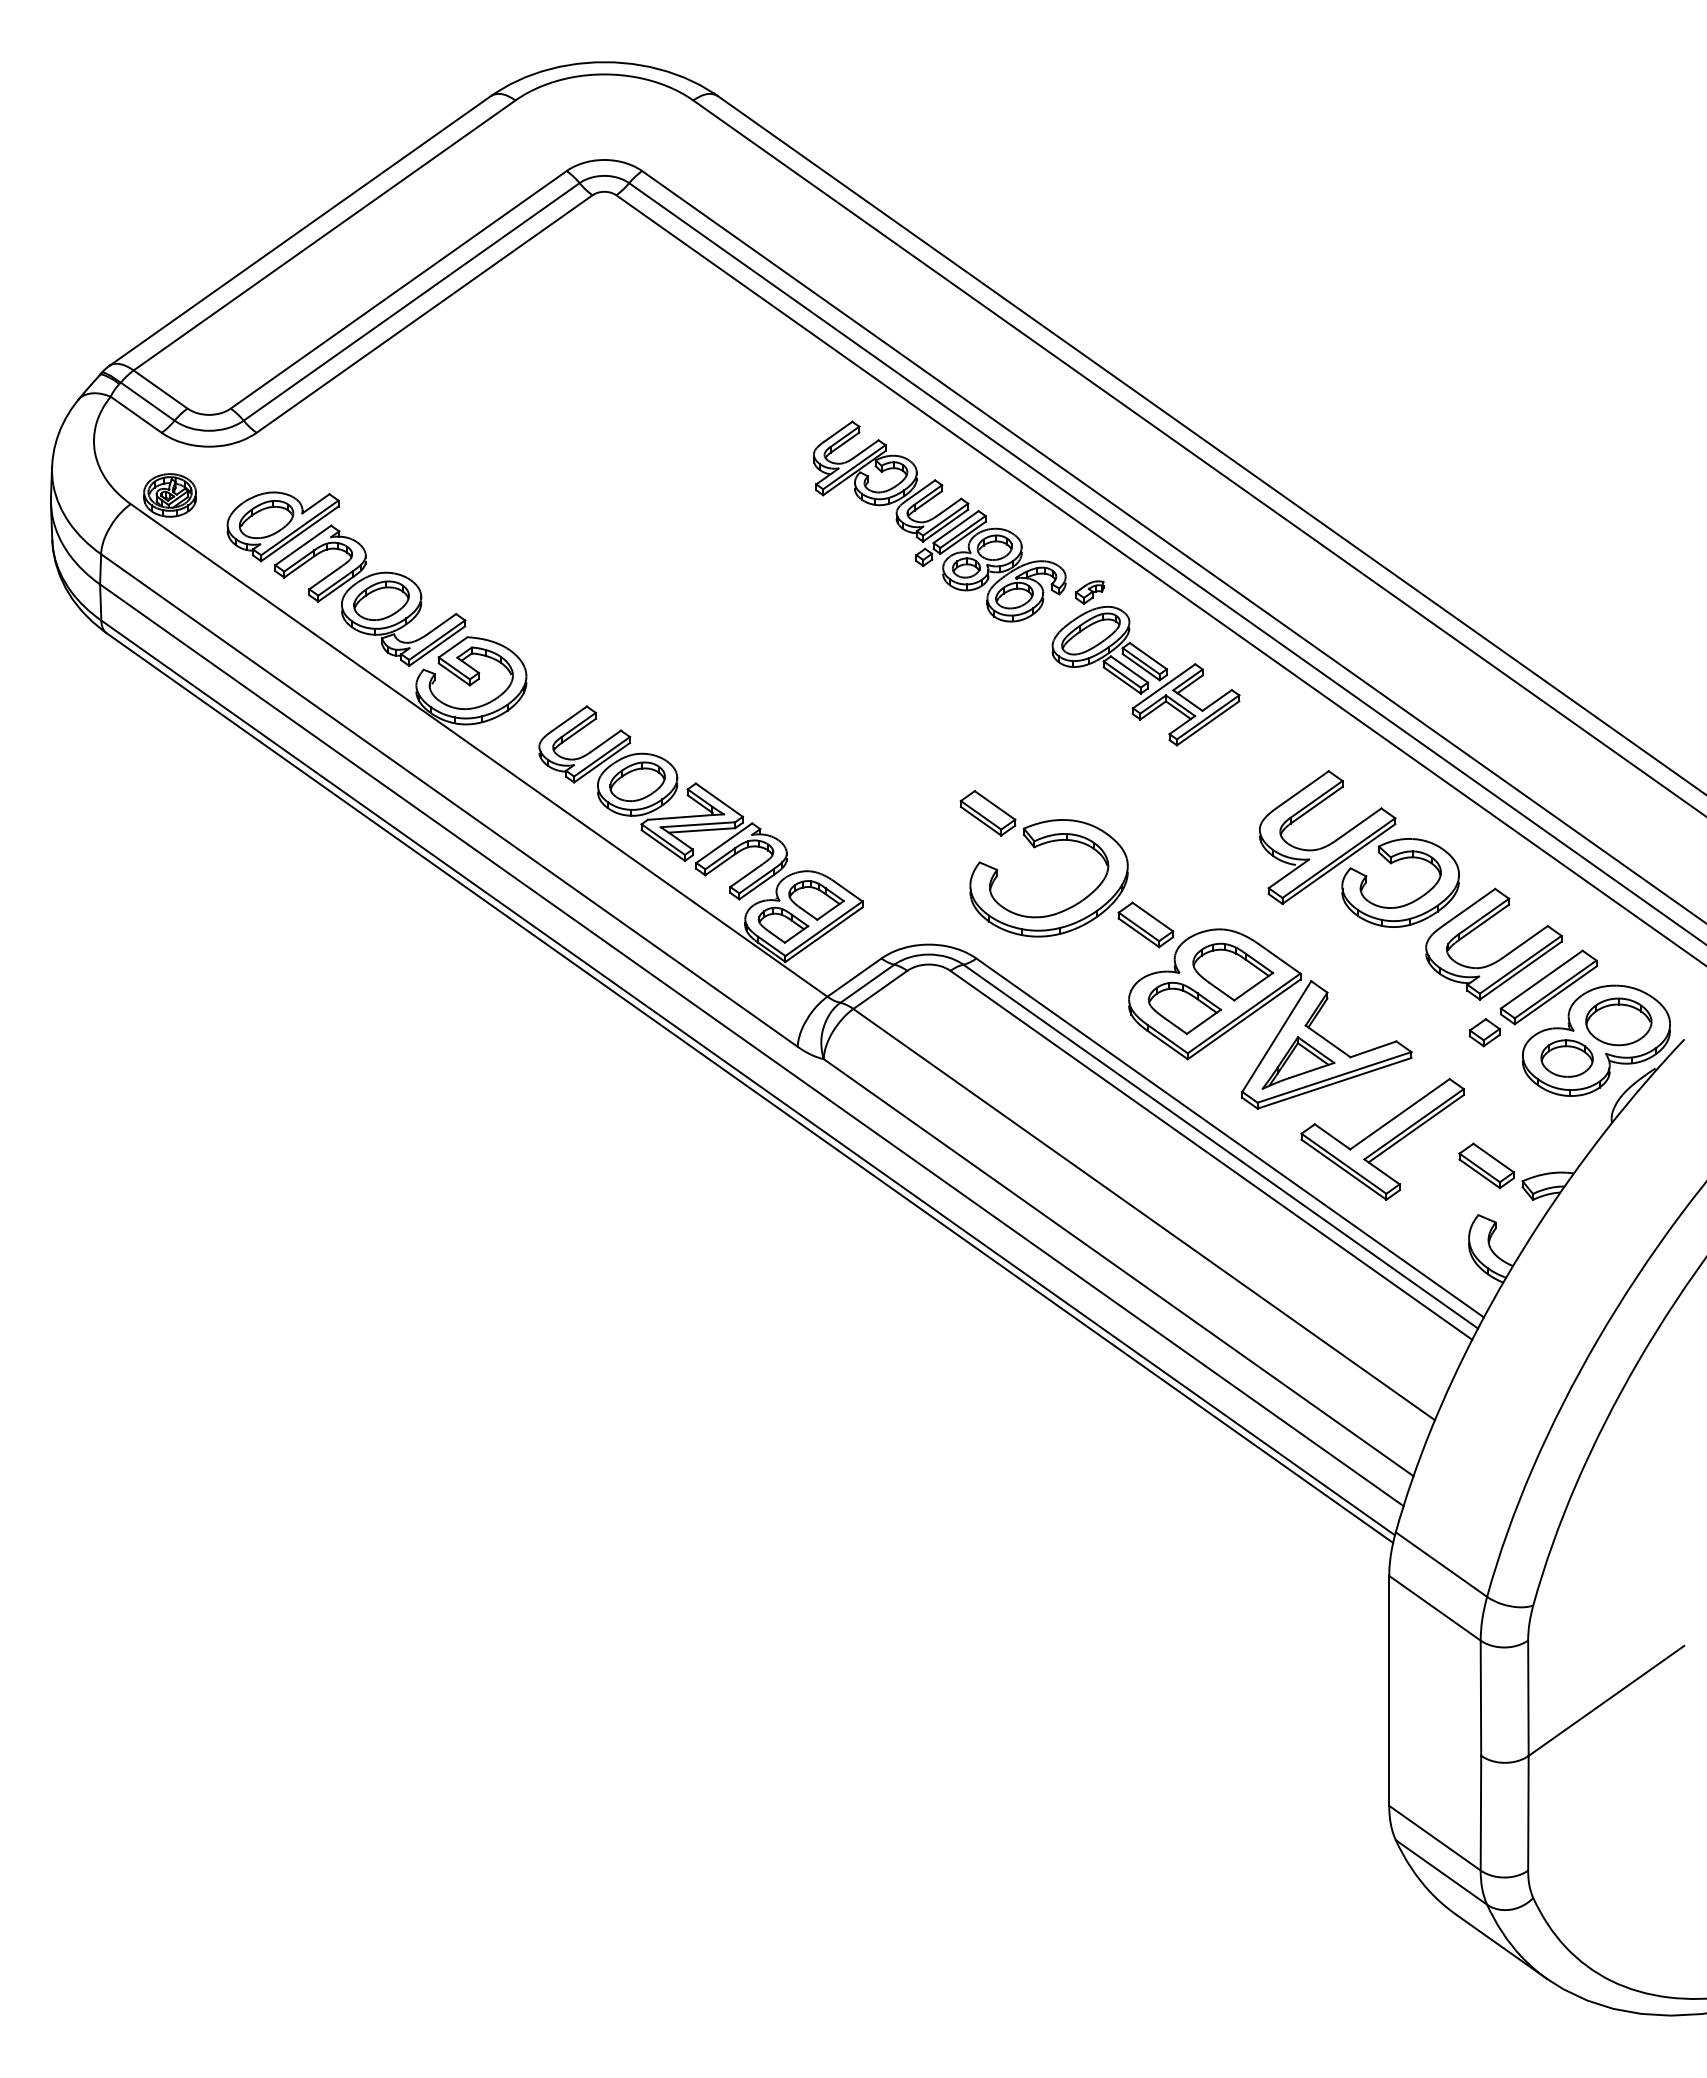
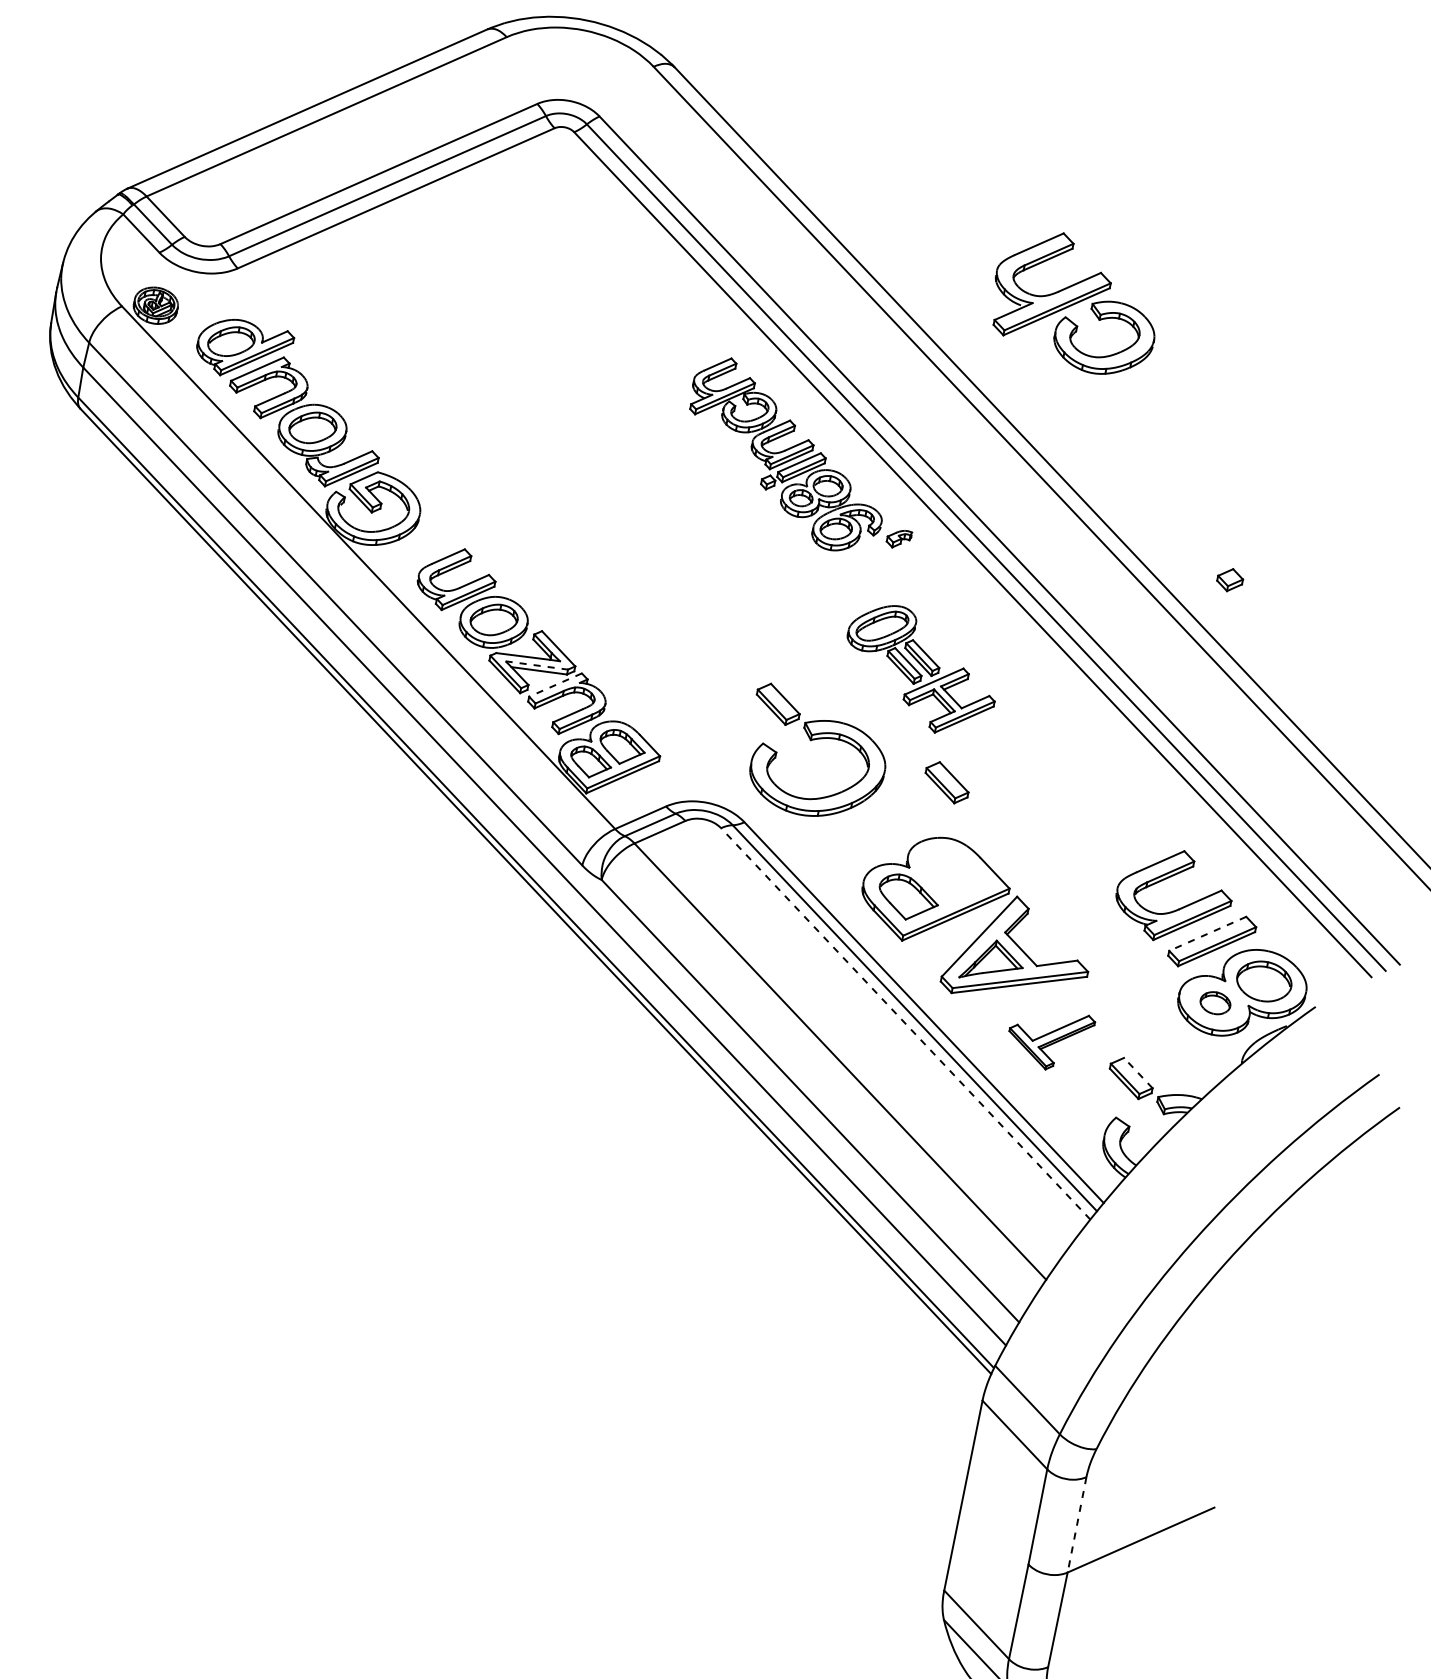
part: (1145, 676) -> (920, 670), moved
line: (698, 824) -> (537, 665), solid -> dashed
line: (723, 843) -> (554, 685), solid -> dashed
part: (1359, 848) -> (1076, 302), moved
part: (1145, 924) -> (946, 782), moved
part: (1233, 971) -> (954, 875), removed
line: (1541, 979) -> (1207, 933), solid -> dashed
part: (1484, 1032) -> (1229, 579), moved
part: (1566, 1058) -> (1215, 1003), size x0.7
part: (1382, 1138) -> (1049, 1038), size x0.6
line: (1211, 1155) -> (905, 1024), solid -> dashed
line: (1493, 1158) -> (1138, 1073), solid -> dashed
line: (1528, 1698) -> (1077, 1525), solid -> dashed

